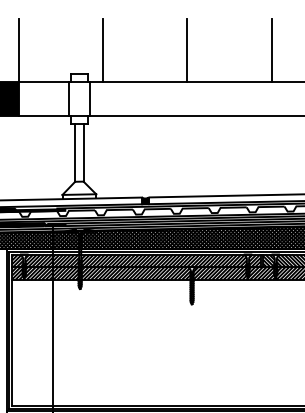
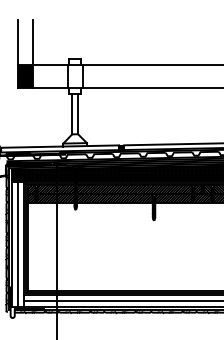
line: (102, 50) -> (91, 42), removed
line: (187, 50) -> (150, 42), removed
line: (271, 50) -> (209, 42), removed

